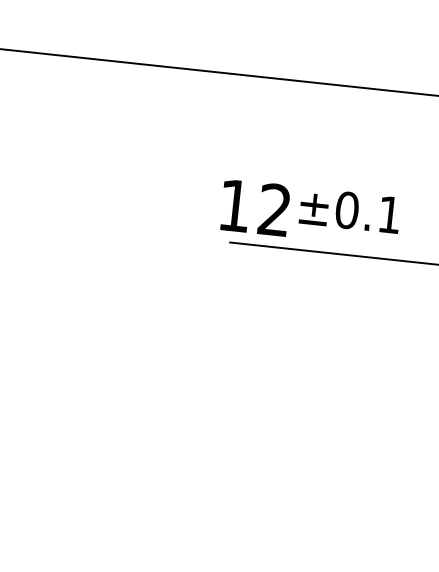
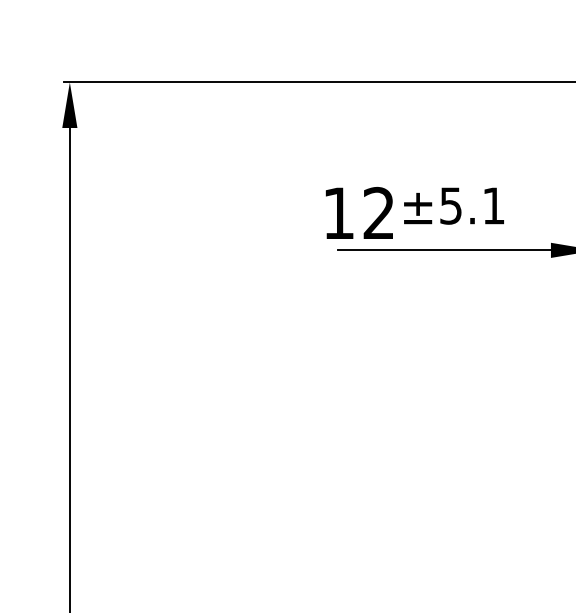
text: (346, 209) -> (450, 205), ±0.1 -> ±5.1

